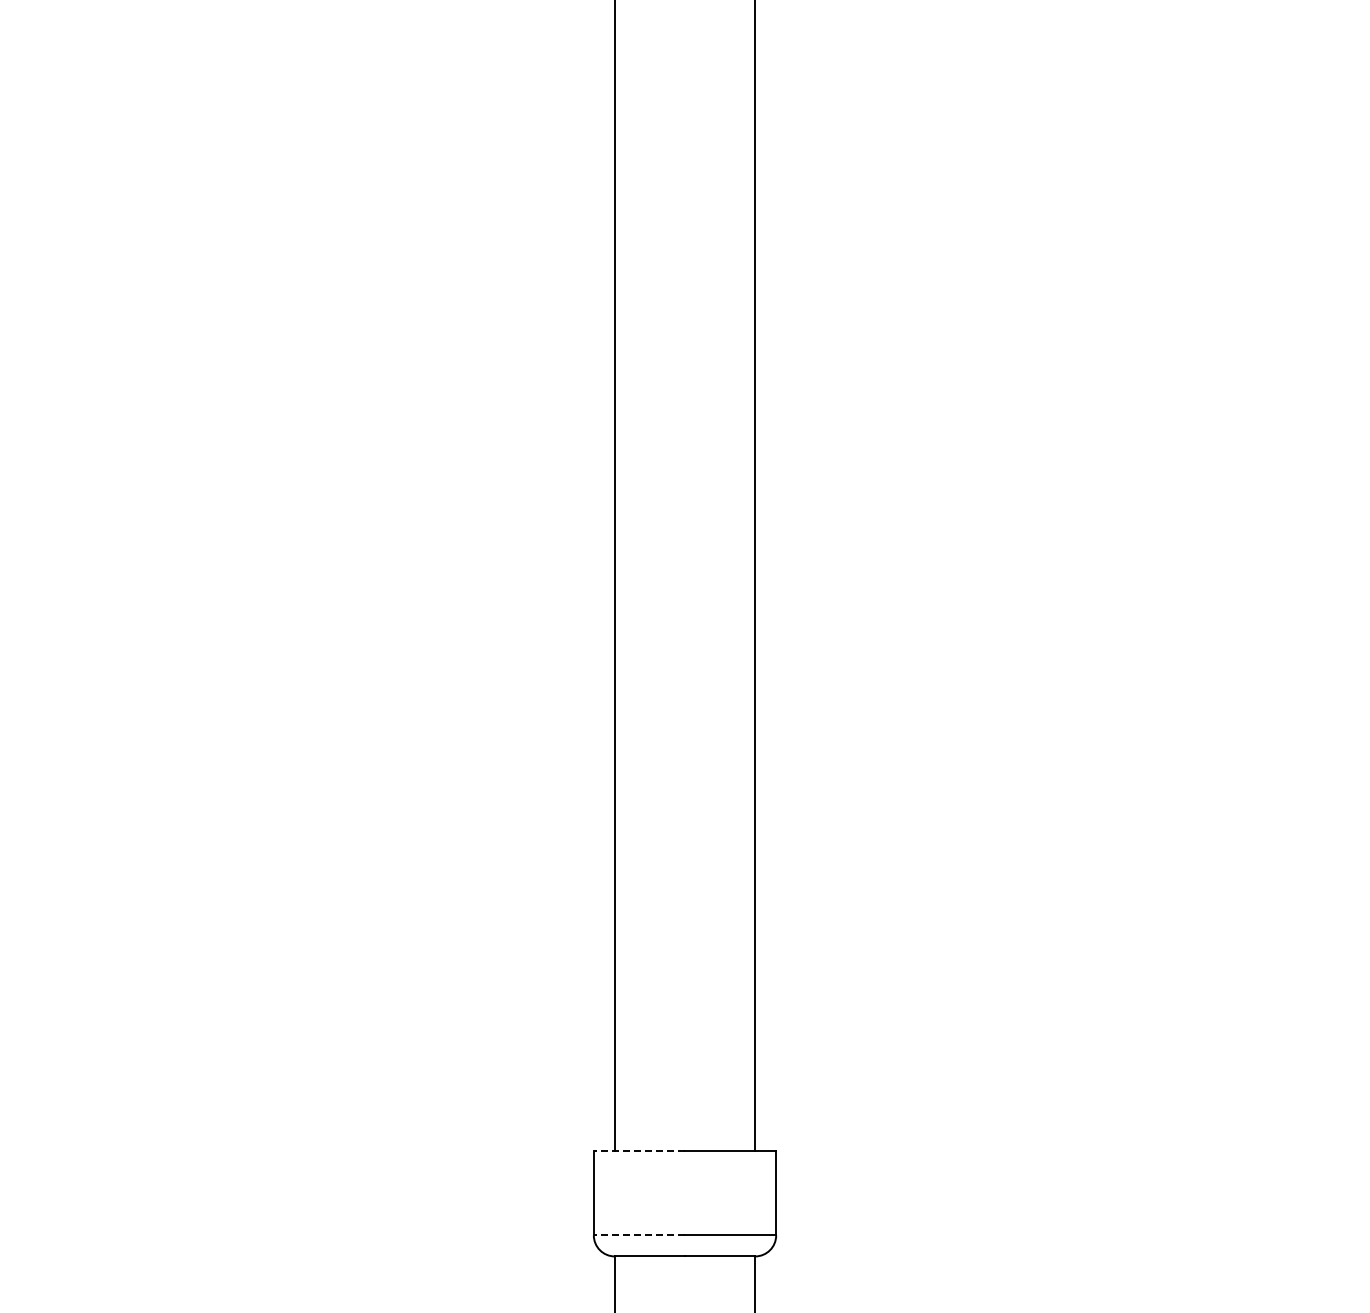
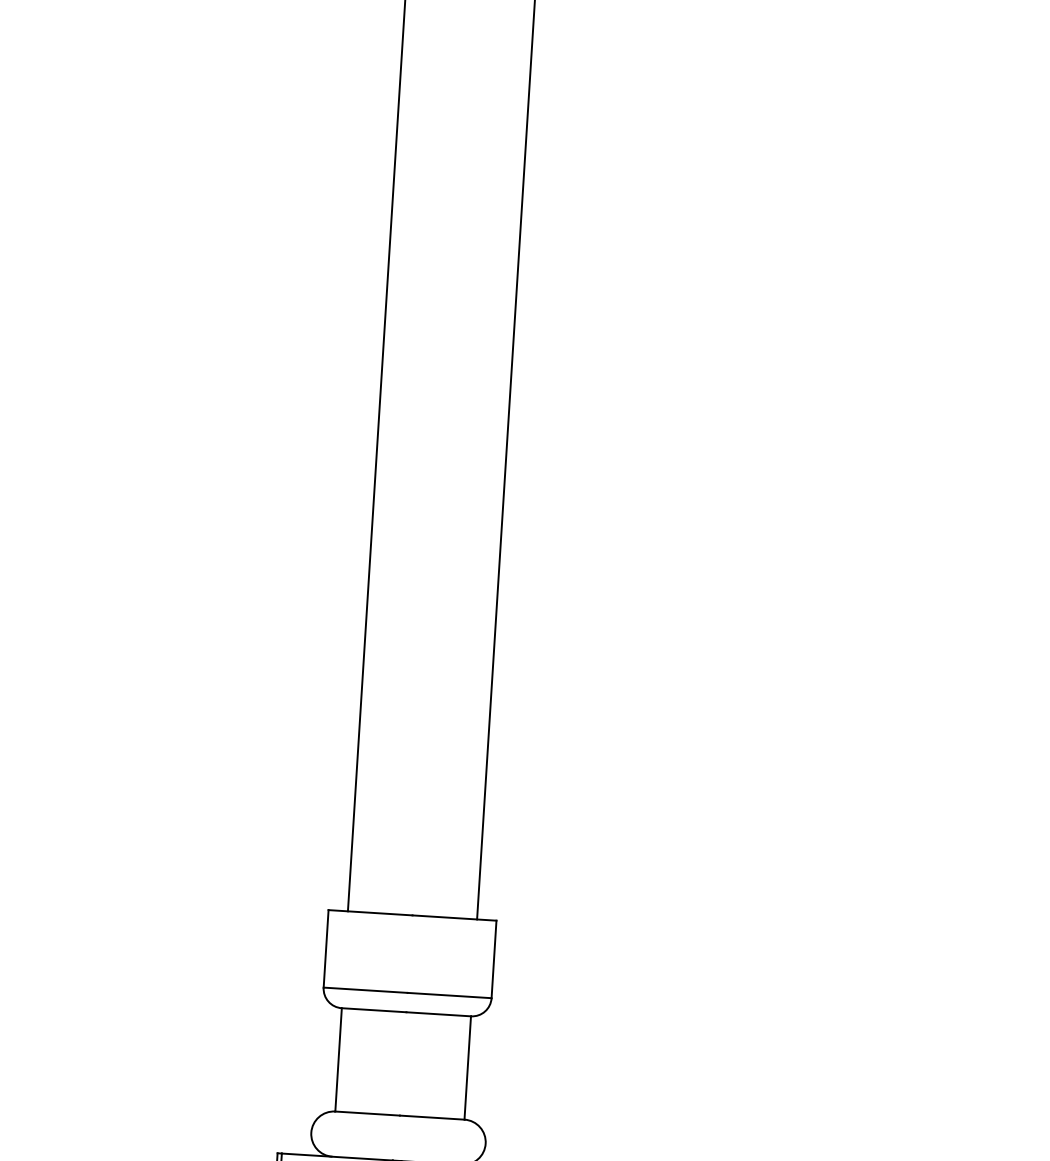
line: (639, 1151) -> (370, 912), dashed -> solid
line: (639, 1235) -> (365, 990), dashed -> solid

